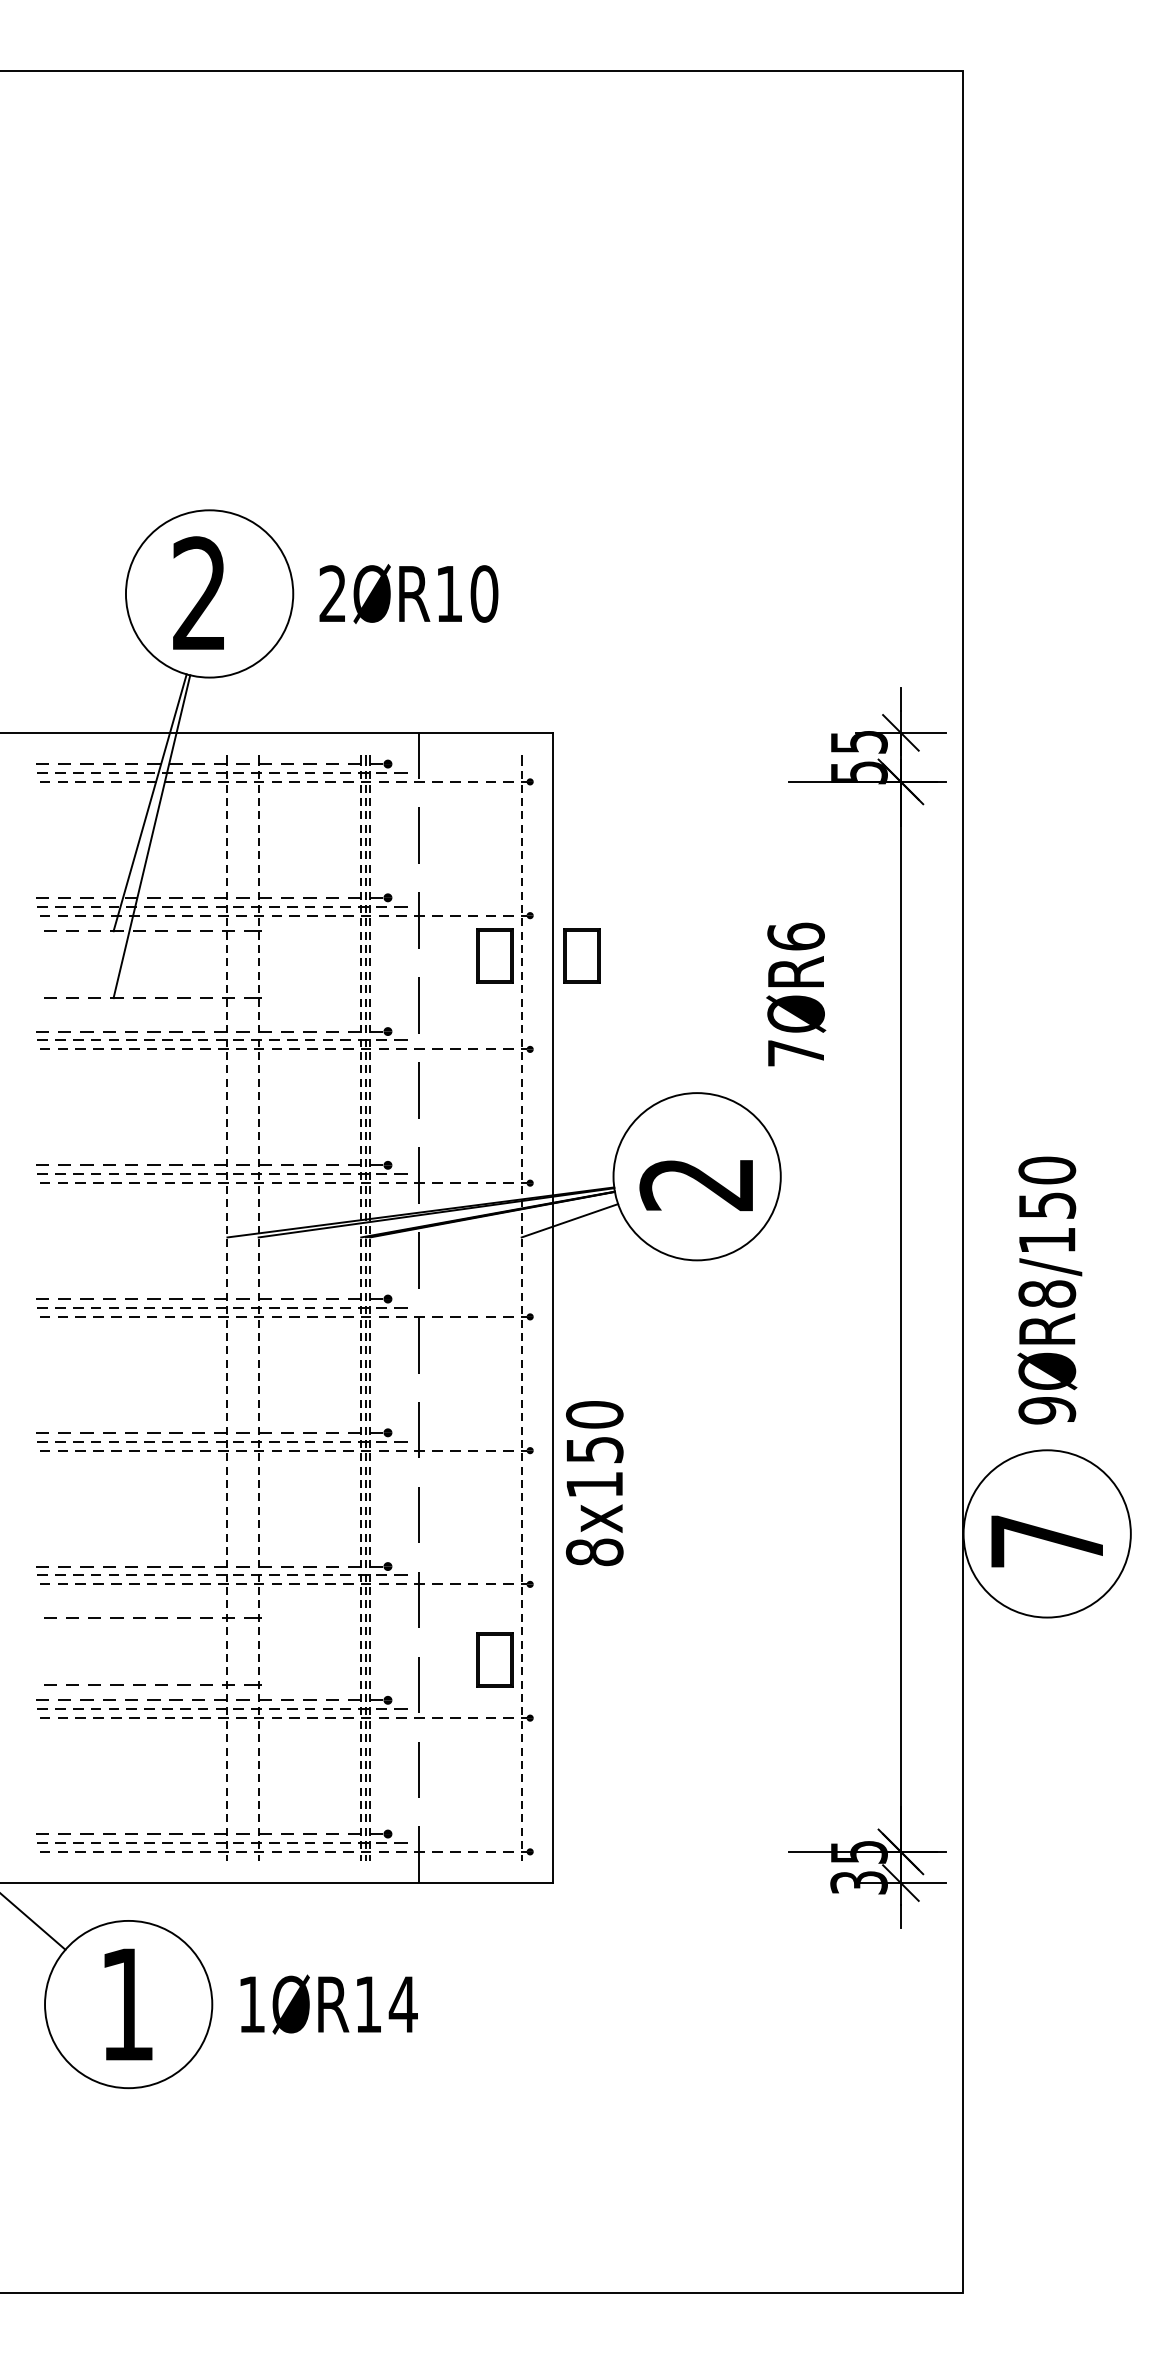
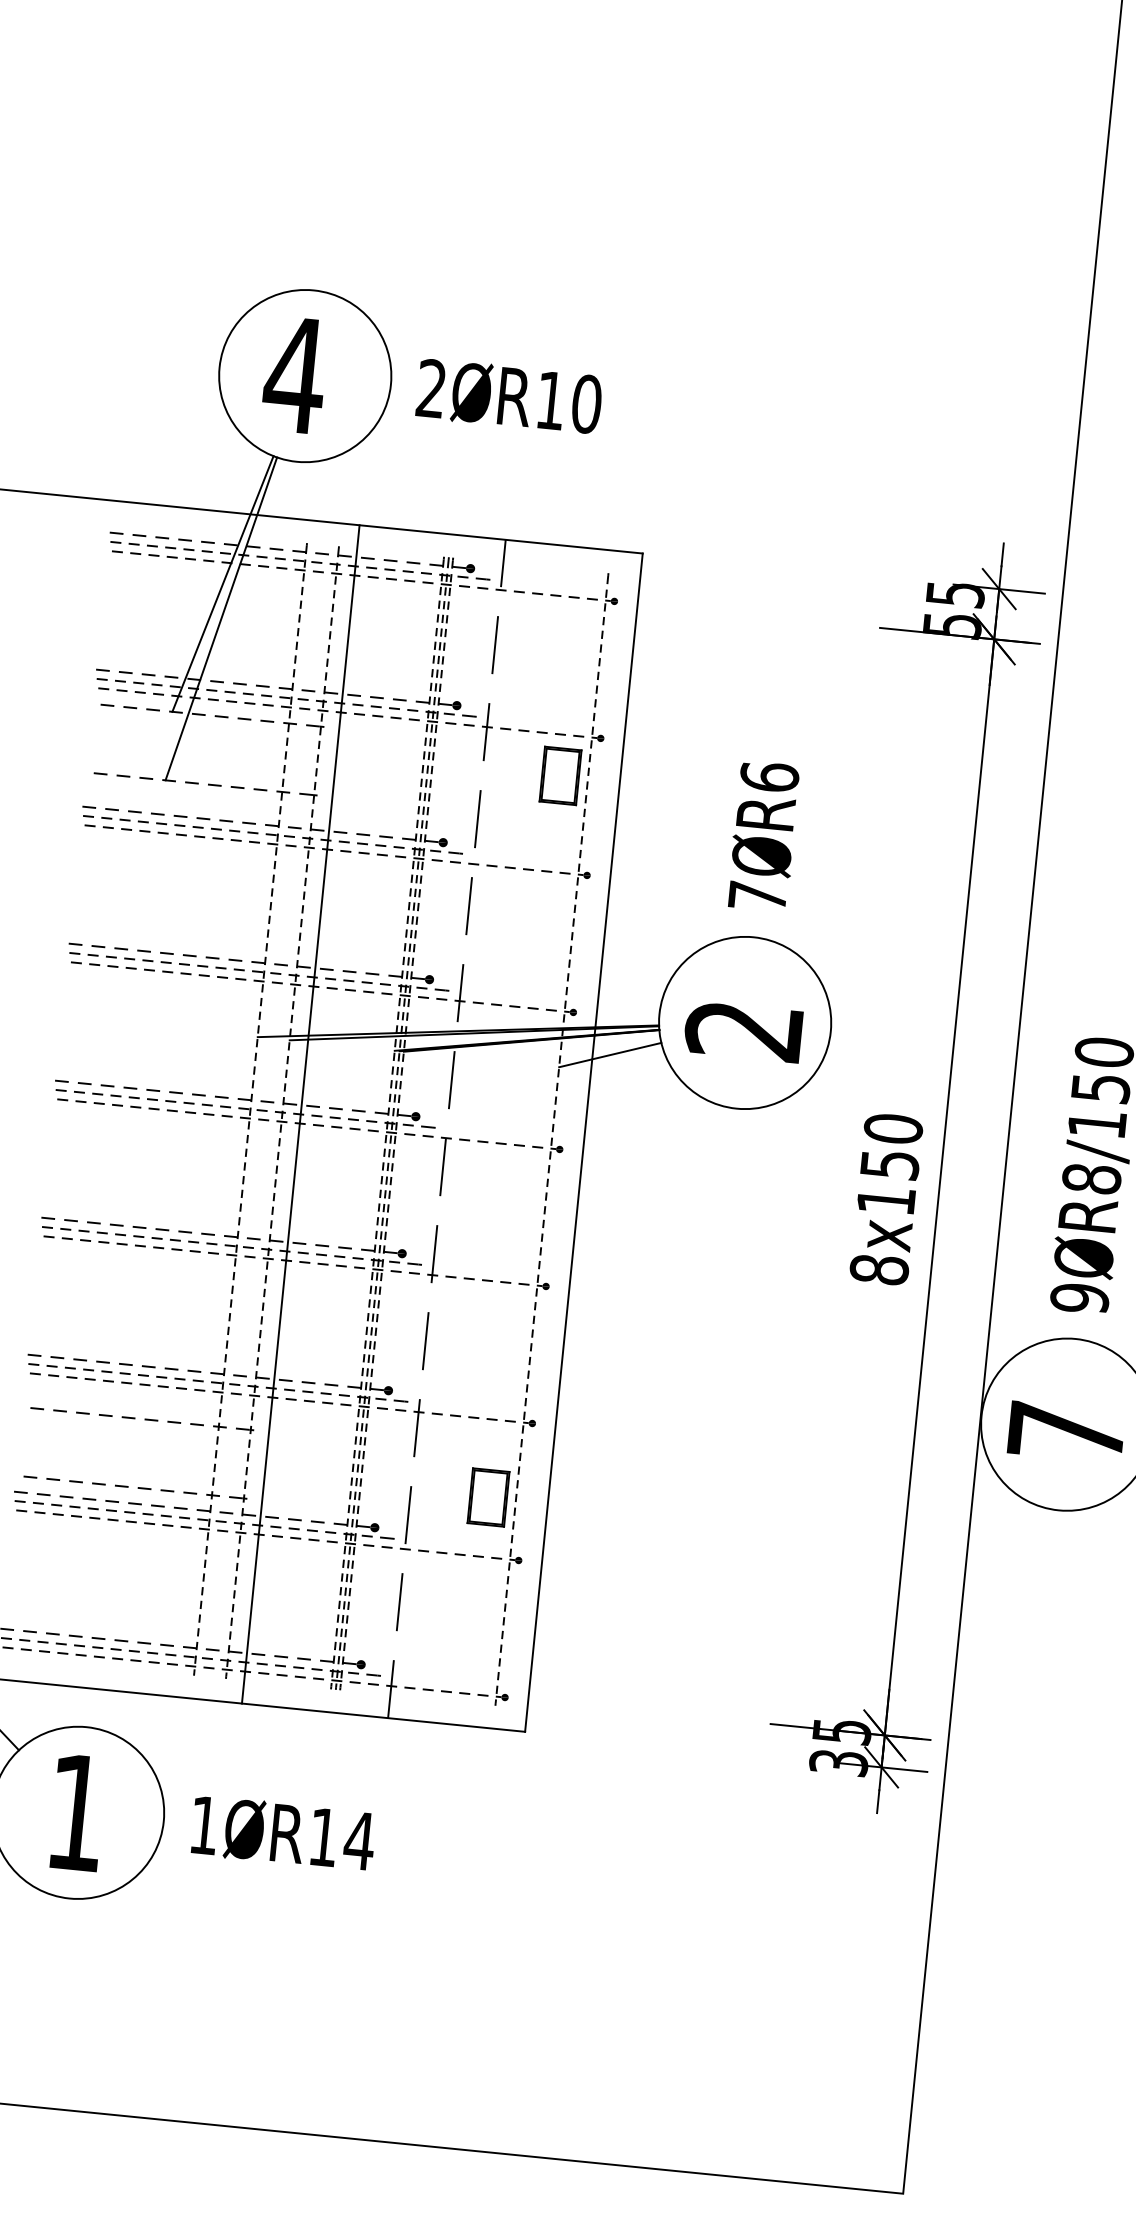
text: (199, 592) -> (295, 373), 2 -> 4
part: (581, 955) -> (649, 784), removed
text: (796, 994) -> (764, 836), moved
line: (276, 1307) -> (300, 1113), added
text: (594, 1483) -> (886, 1199), moved

